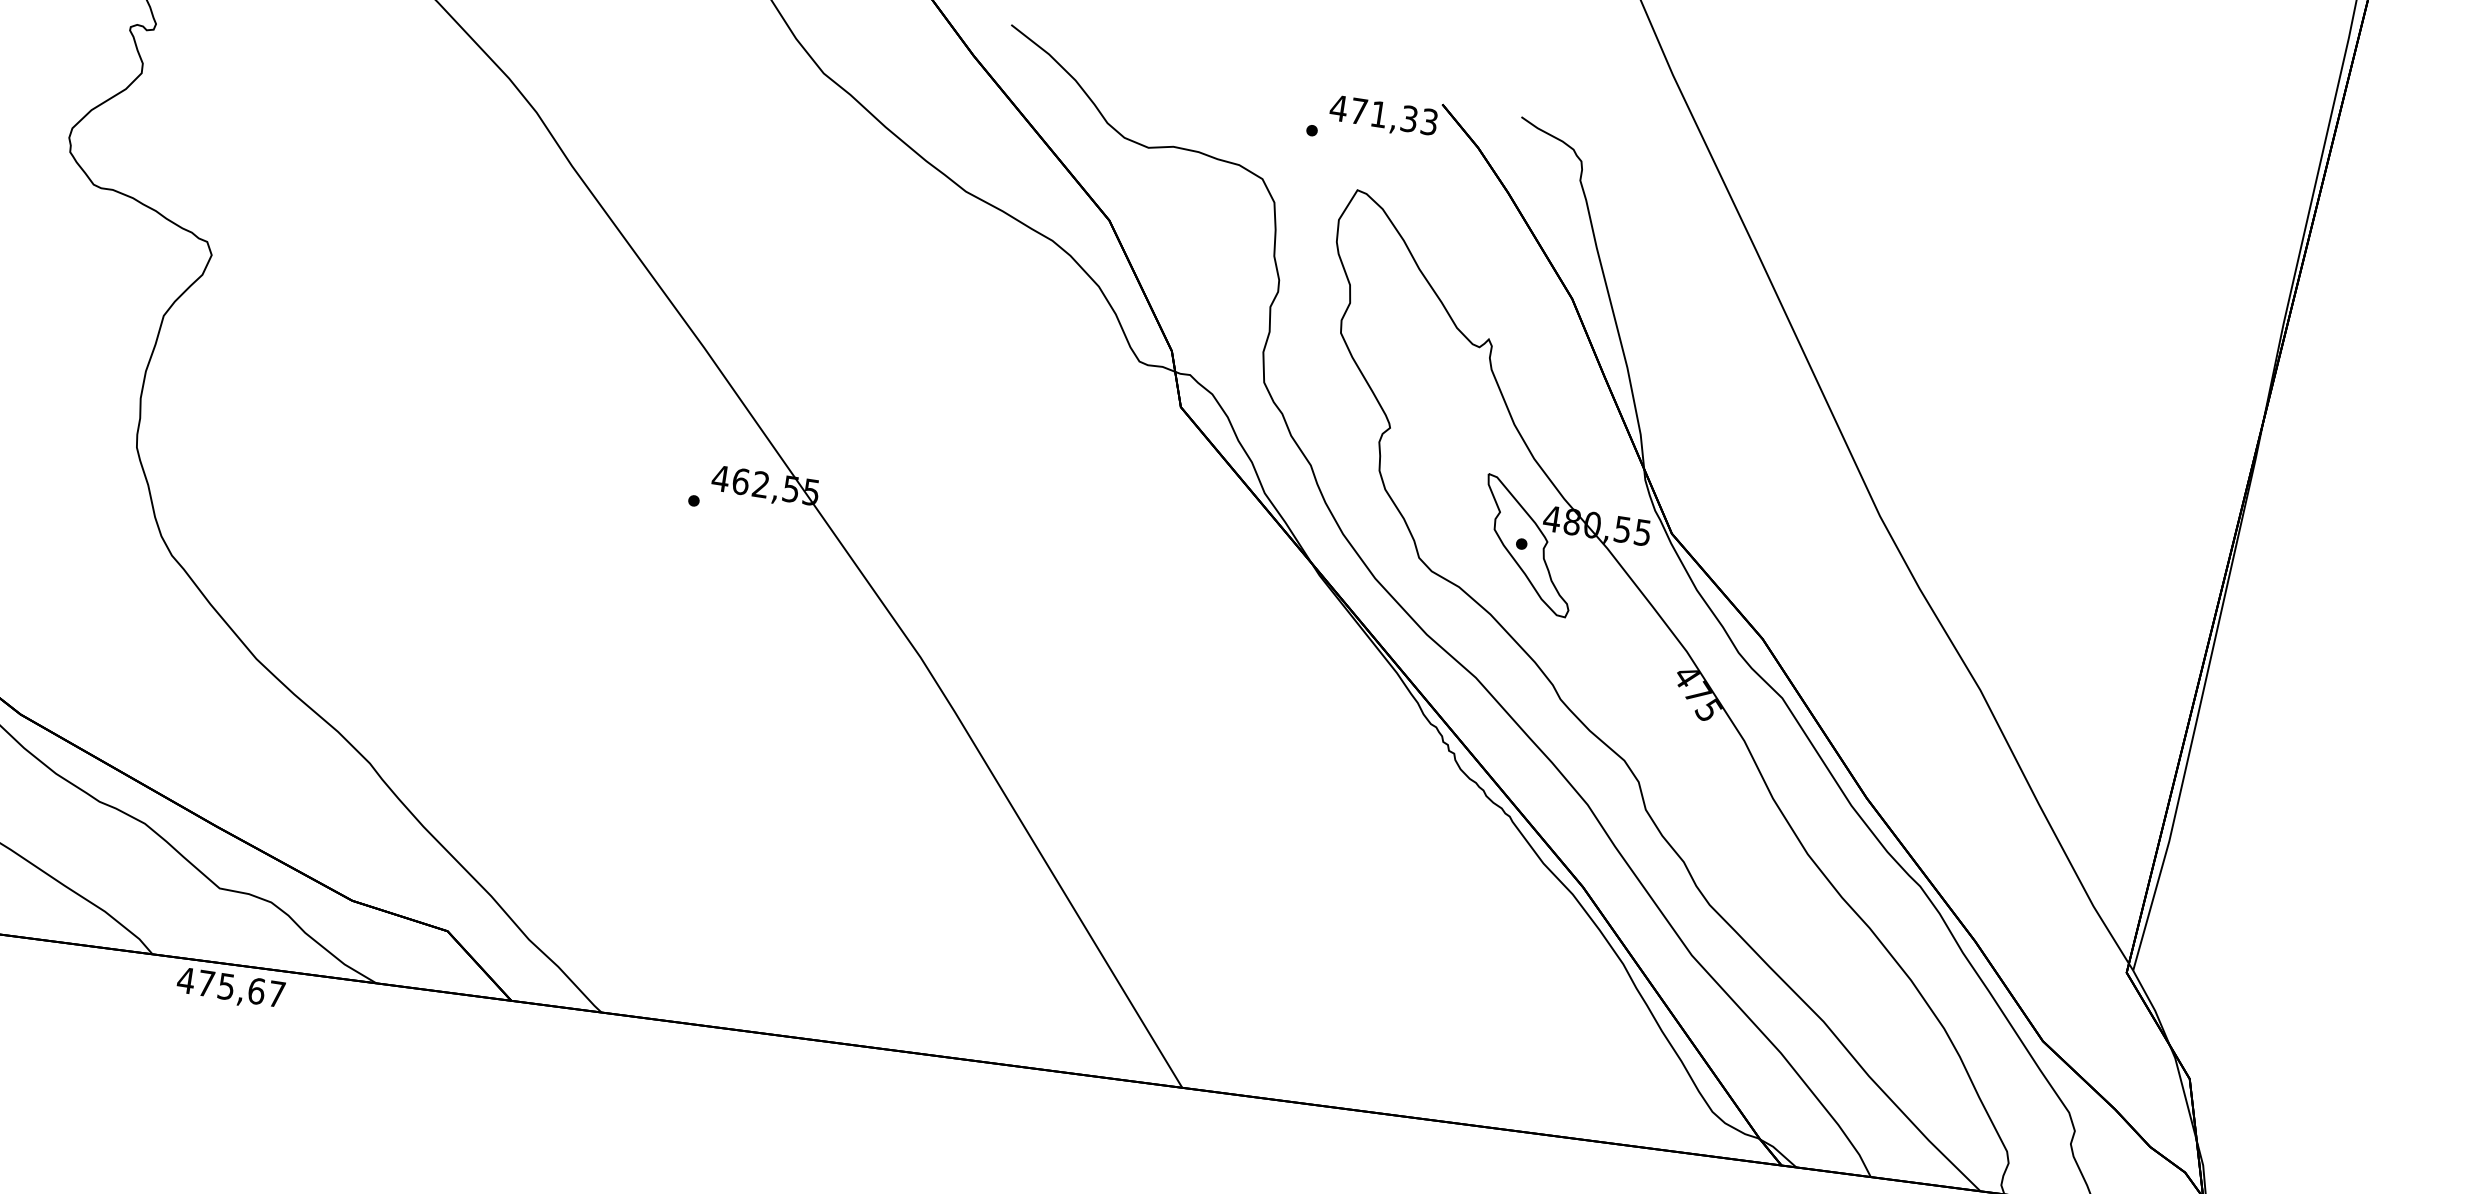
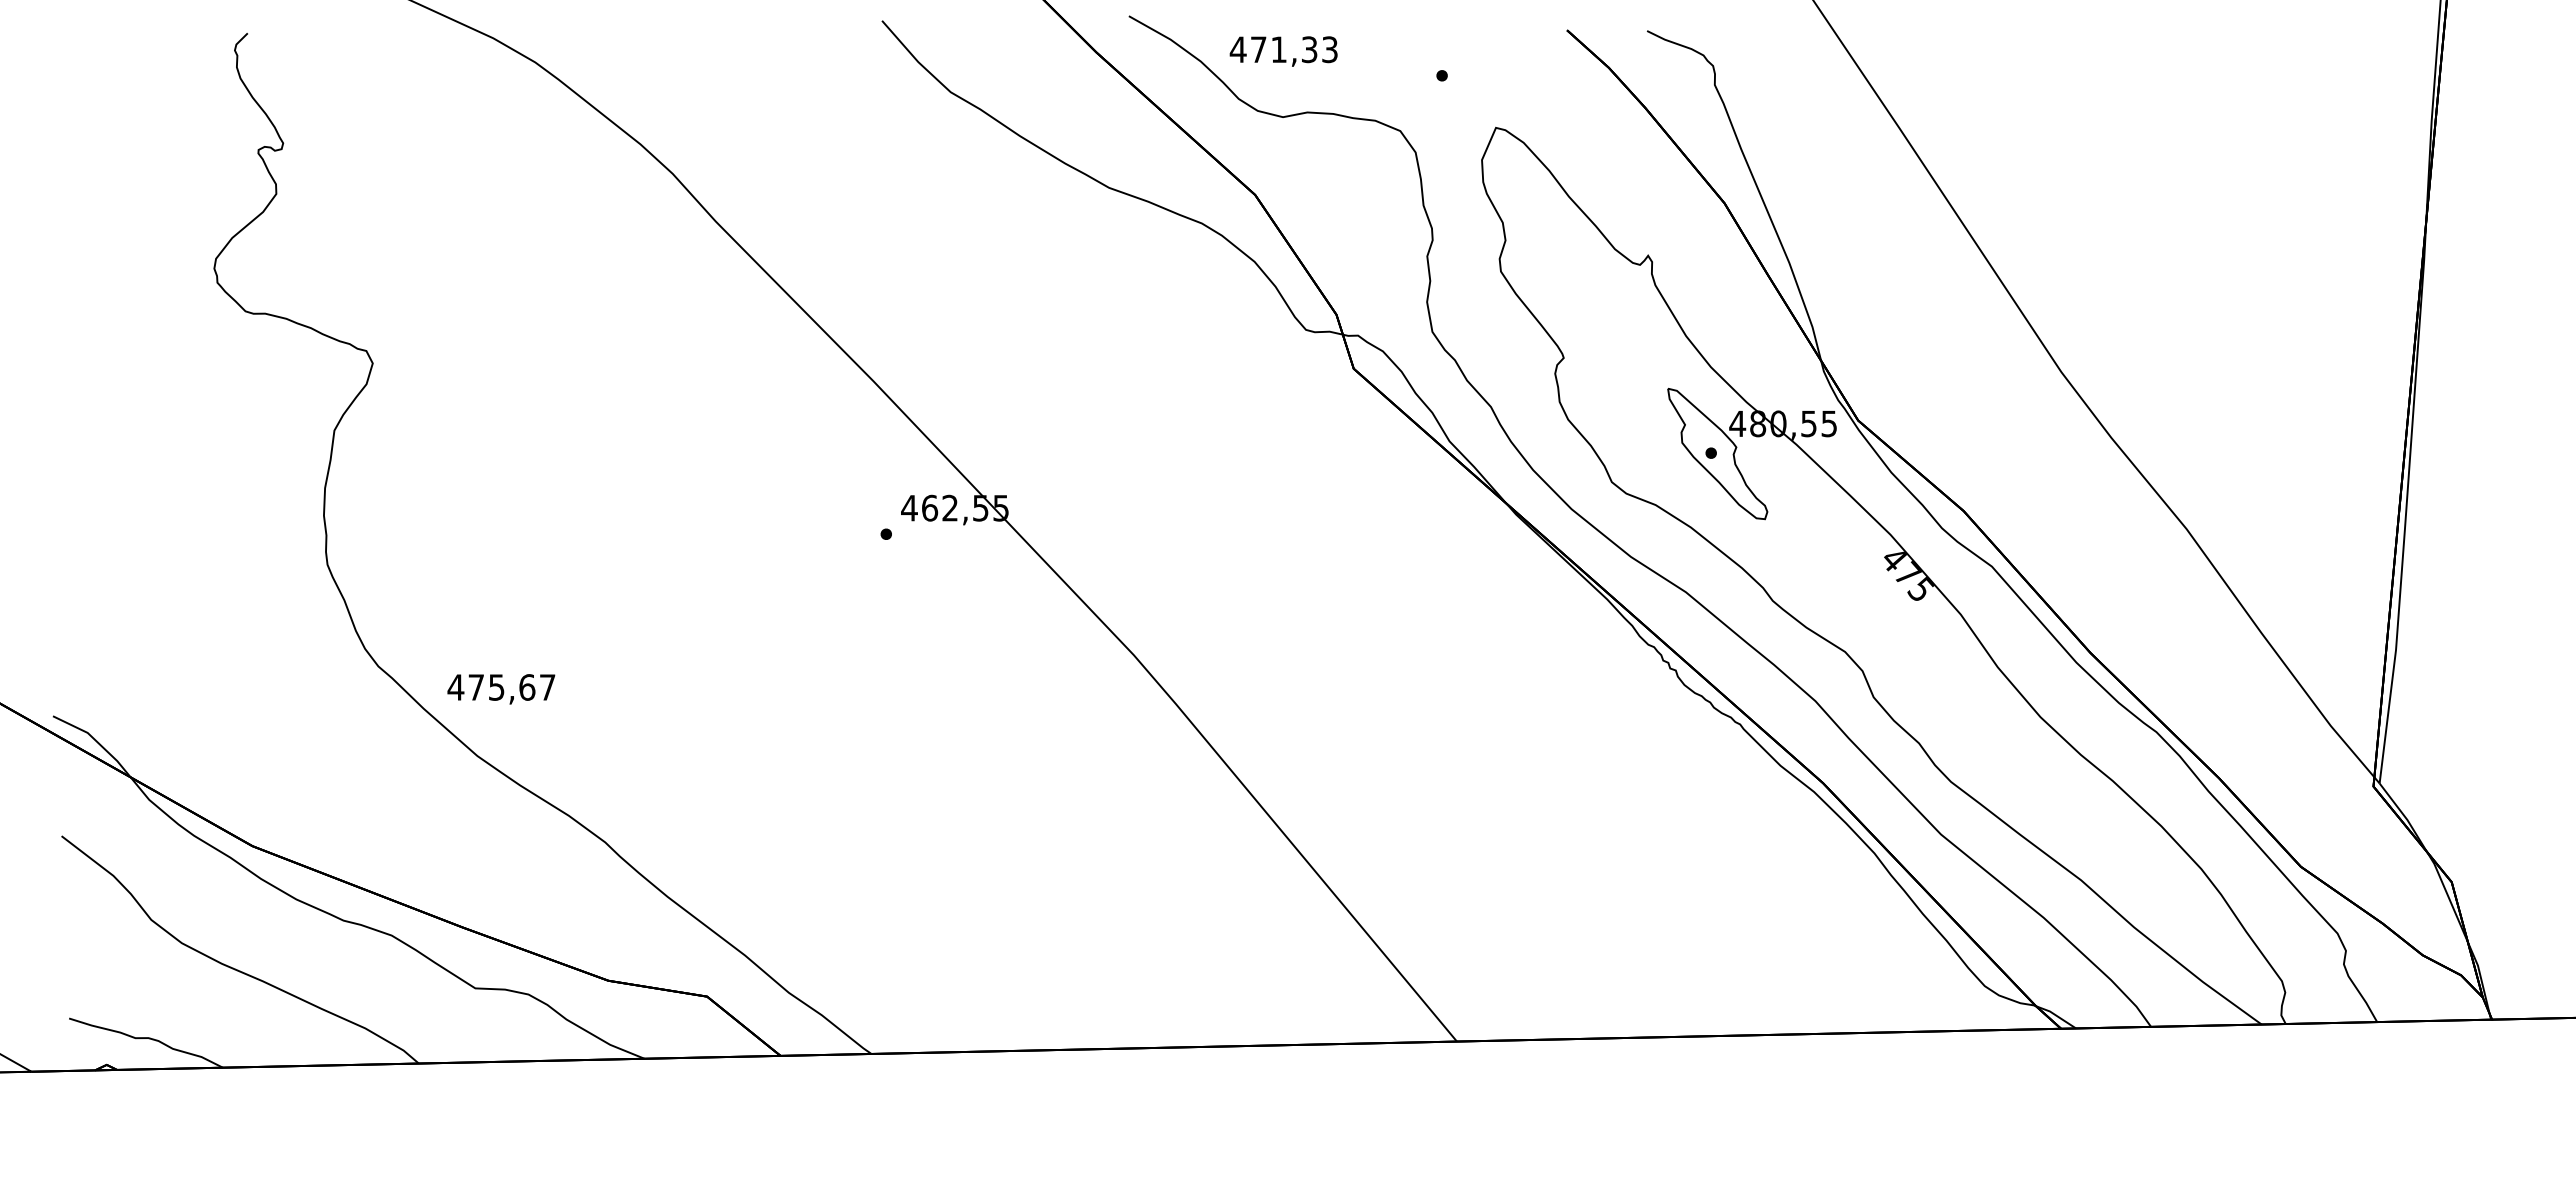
text: (1383, 116) -> (1283, 51), moved
text: (230, 989) -> (501, 689), moved

